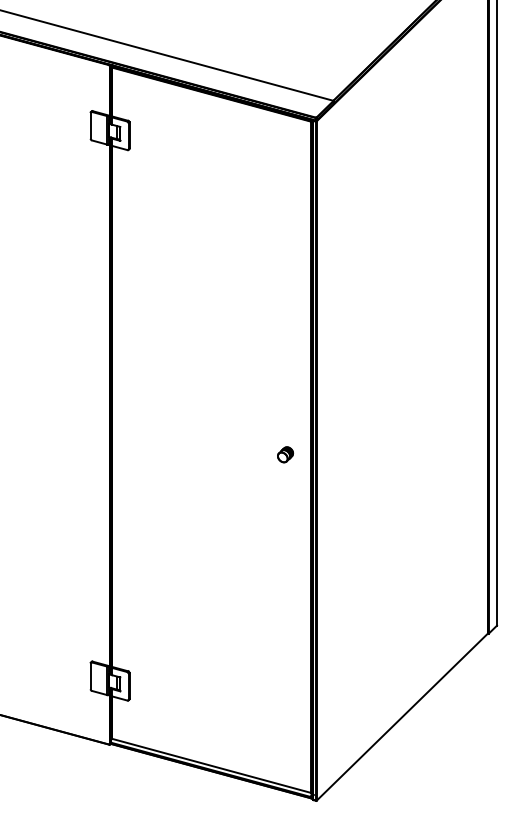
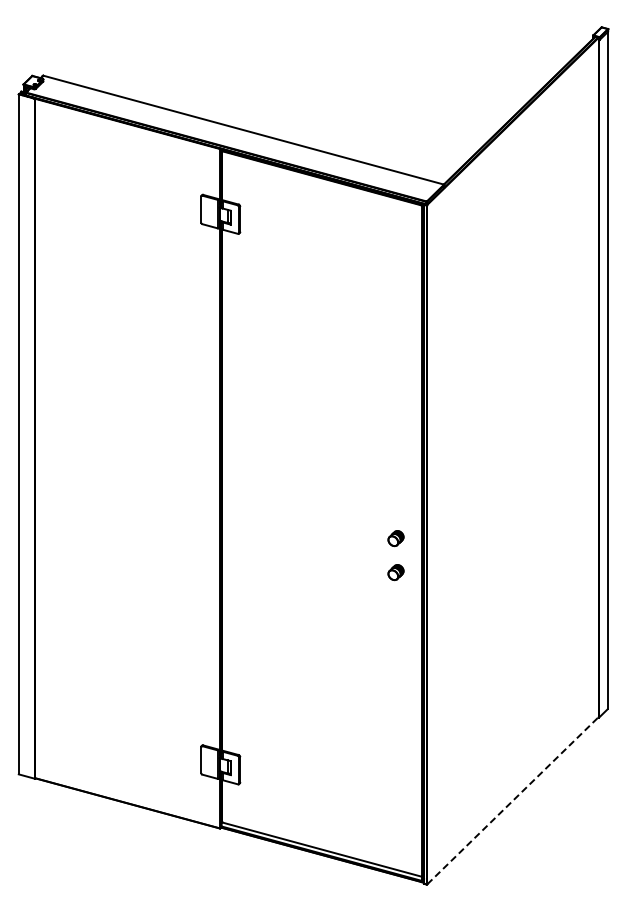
part: (285, 488) -> (395, 572), added
line: (402, 716) -> (512, 800), solid -> dashed

